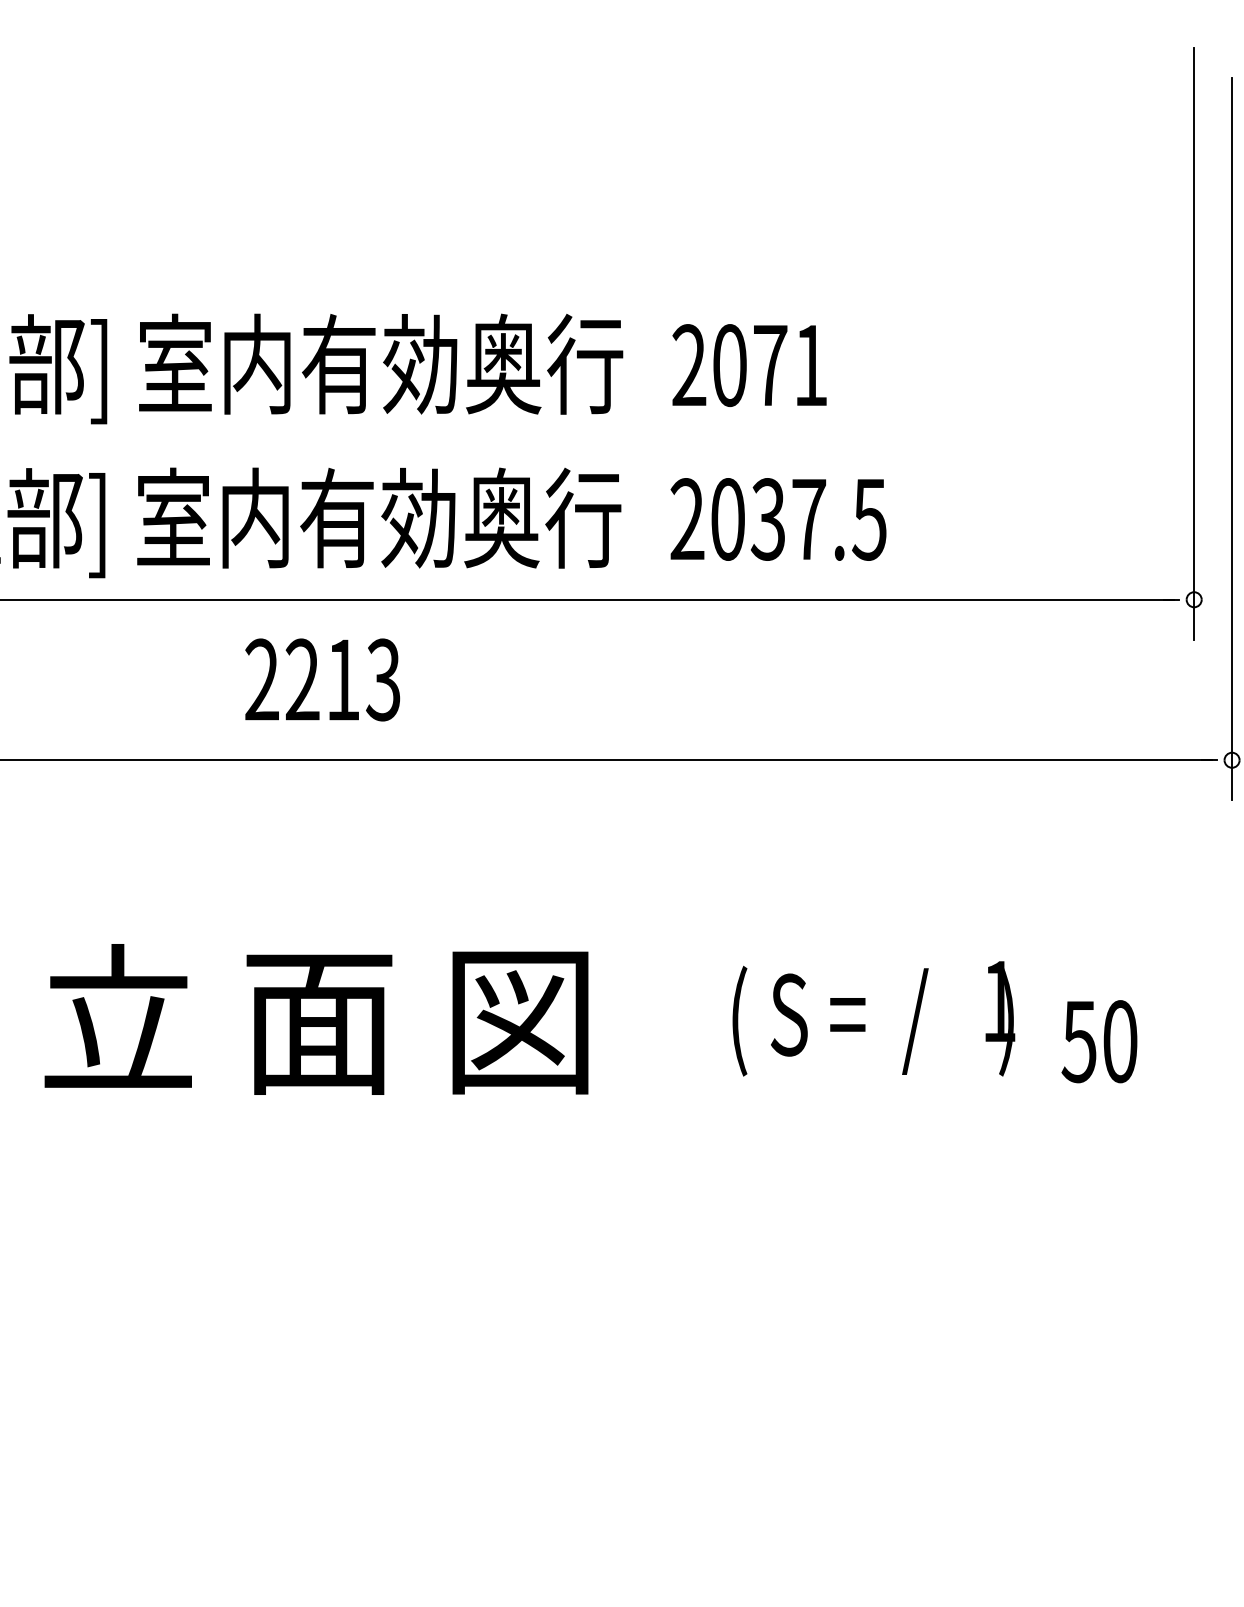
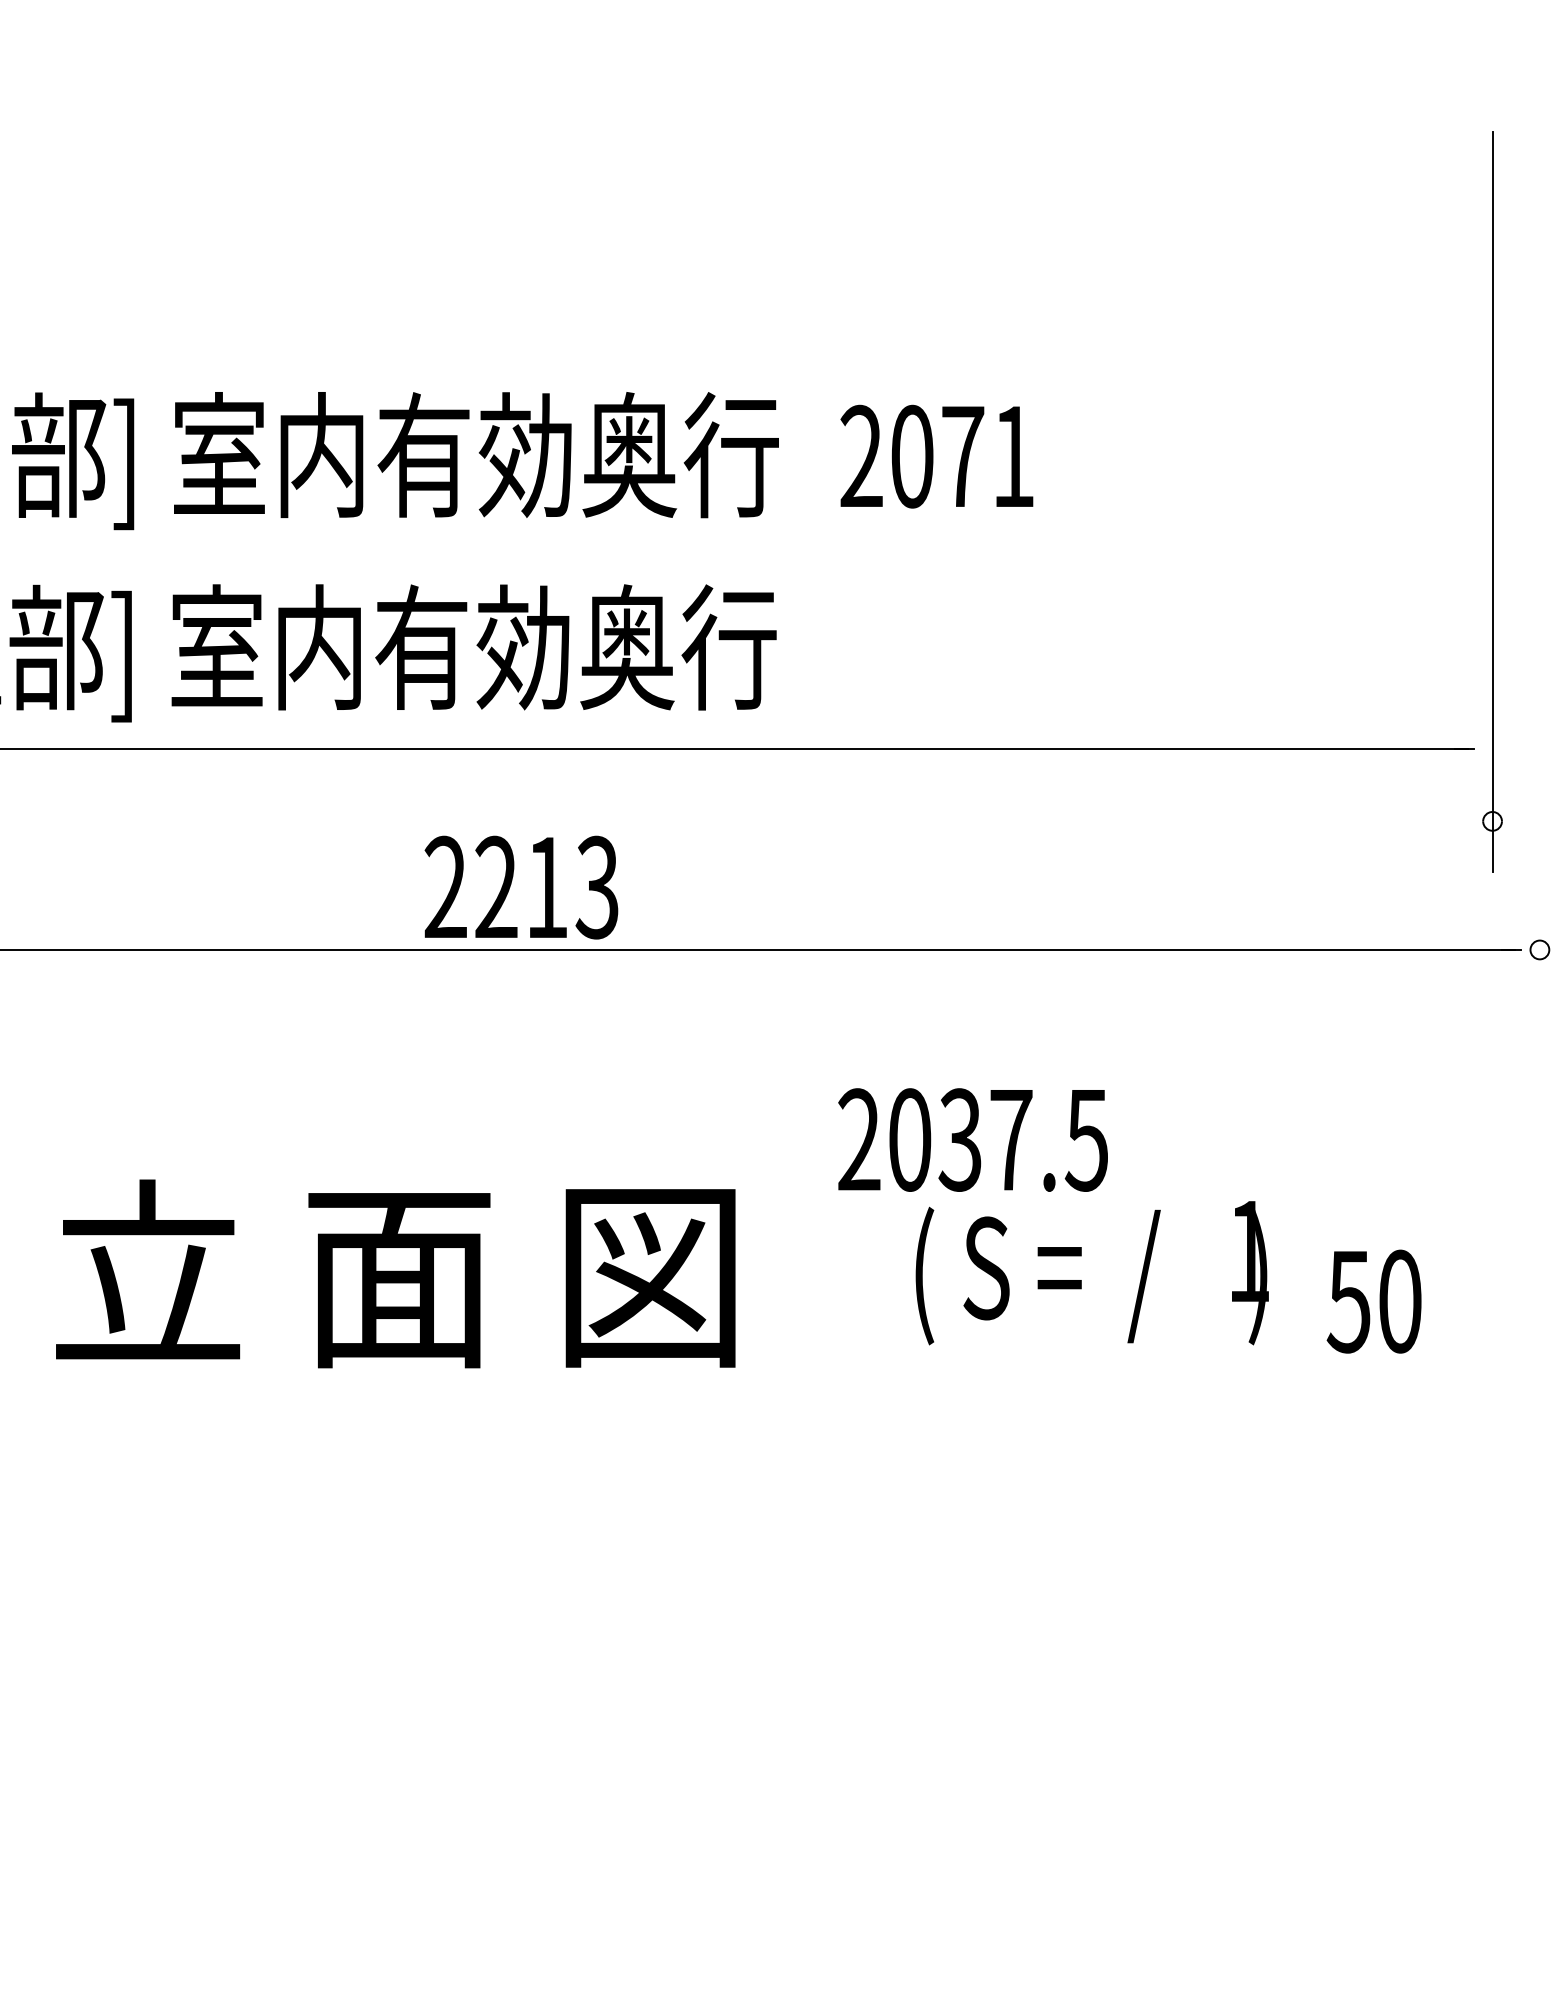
part: (1194, 343) -> (1492, 501), moved
line: (1231, 439) -> (1539, 548), removed
text: (778, 519) -> (972, 1139), moved
text: (322, 679) -> (521, 887), moved

